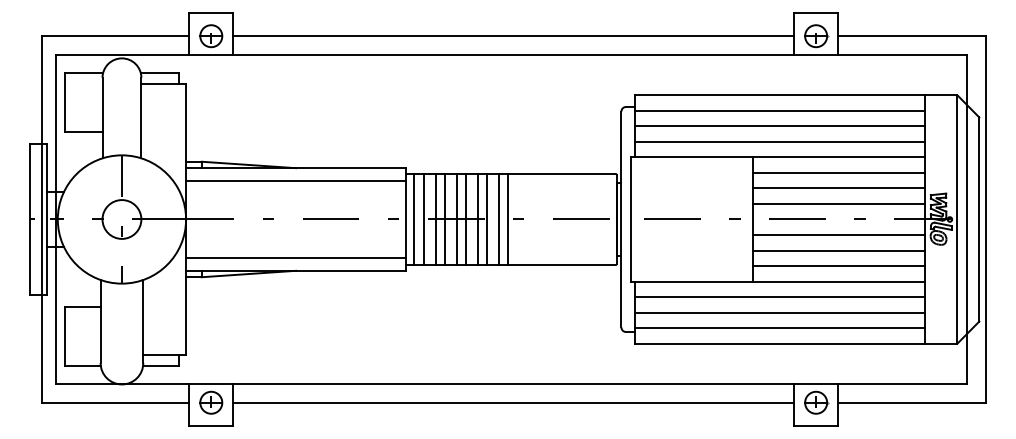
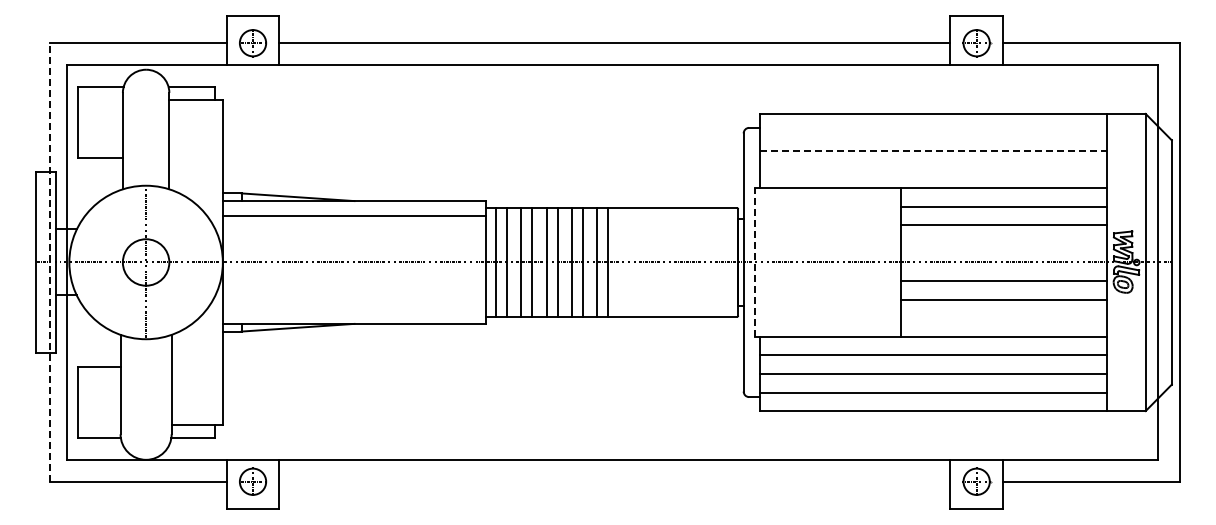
line: (780, 110) -> (933, 132), removed
line: (780, 126) -> (933, 151), solid -> dashed
line: (780, 141) -> (933, 169), removed
line: (838, 203) -> (1003, 243), removed
line: (42, 219) -> (50, 262), solid -> dashed
line: (630, 219) -> (754, 262), solid -> dashed
line: (296, 257) -> (354, 308), removed
line: (838, 266) -> (1003, 318), removed
line: (513, 402) -> (614, 481), removed

